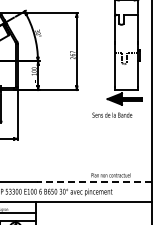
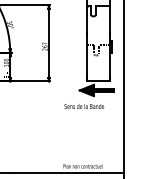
line: (94, 181) -> (66, 172), dashed -> solid

